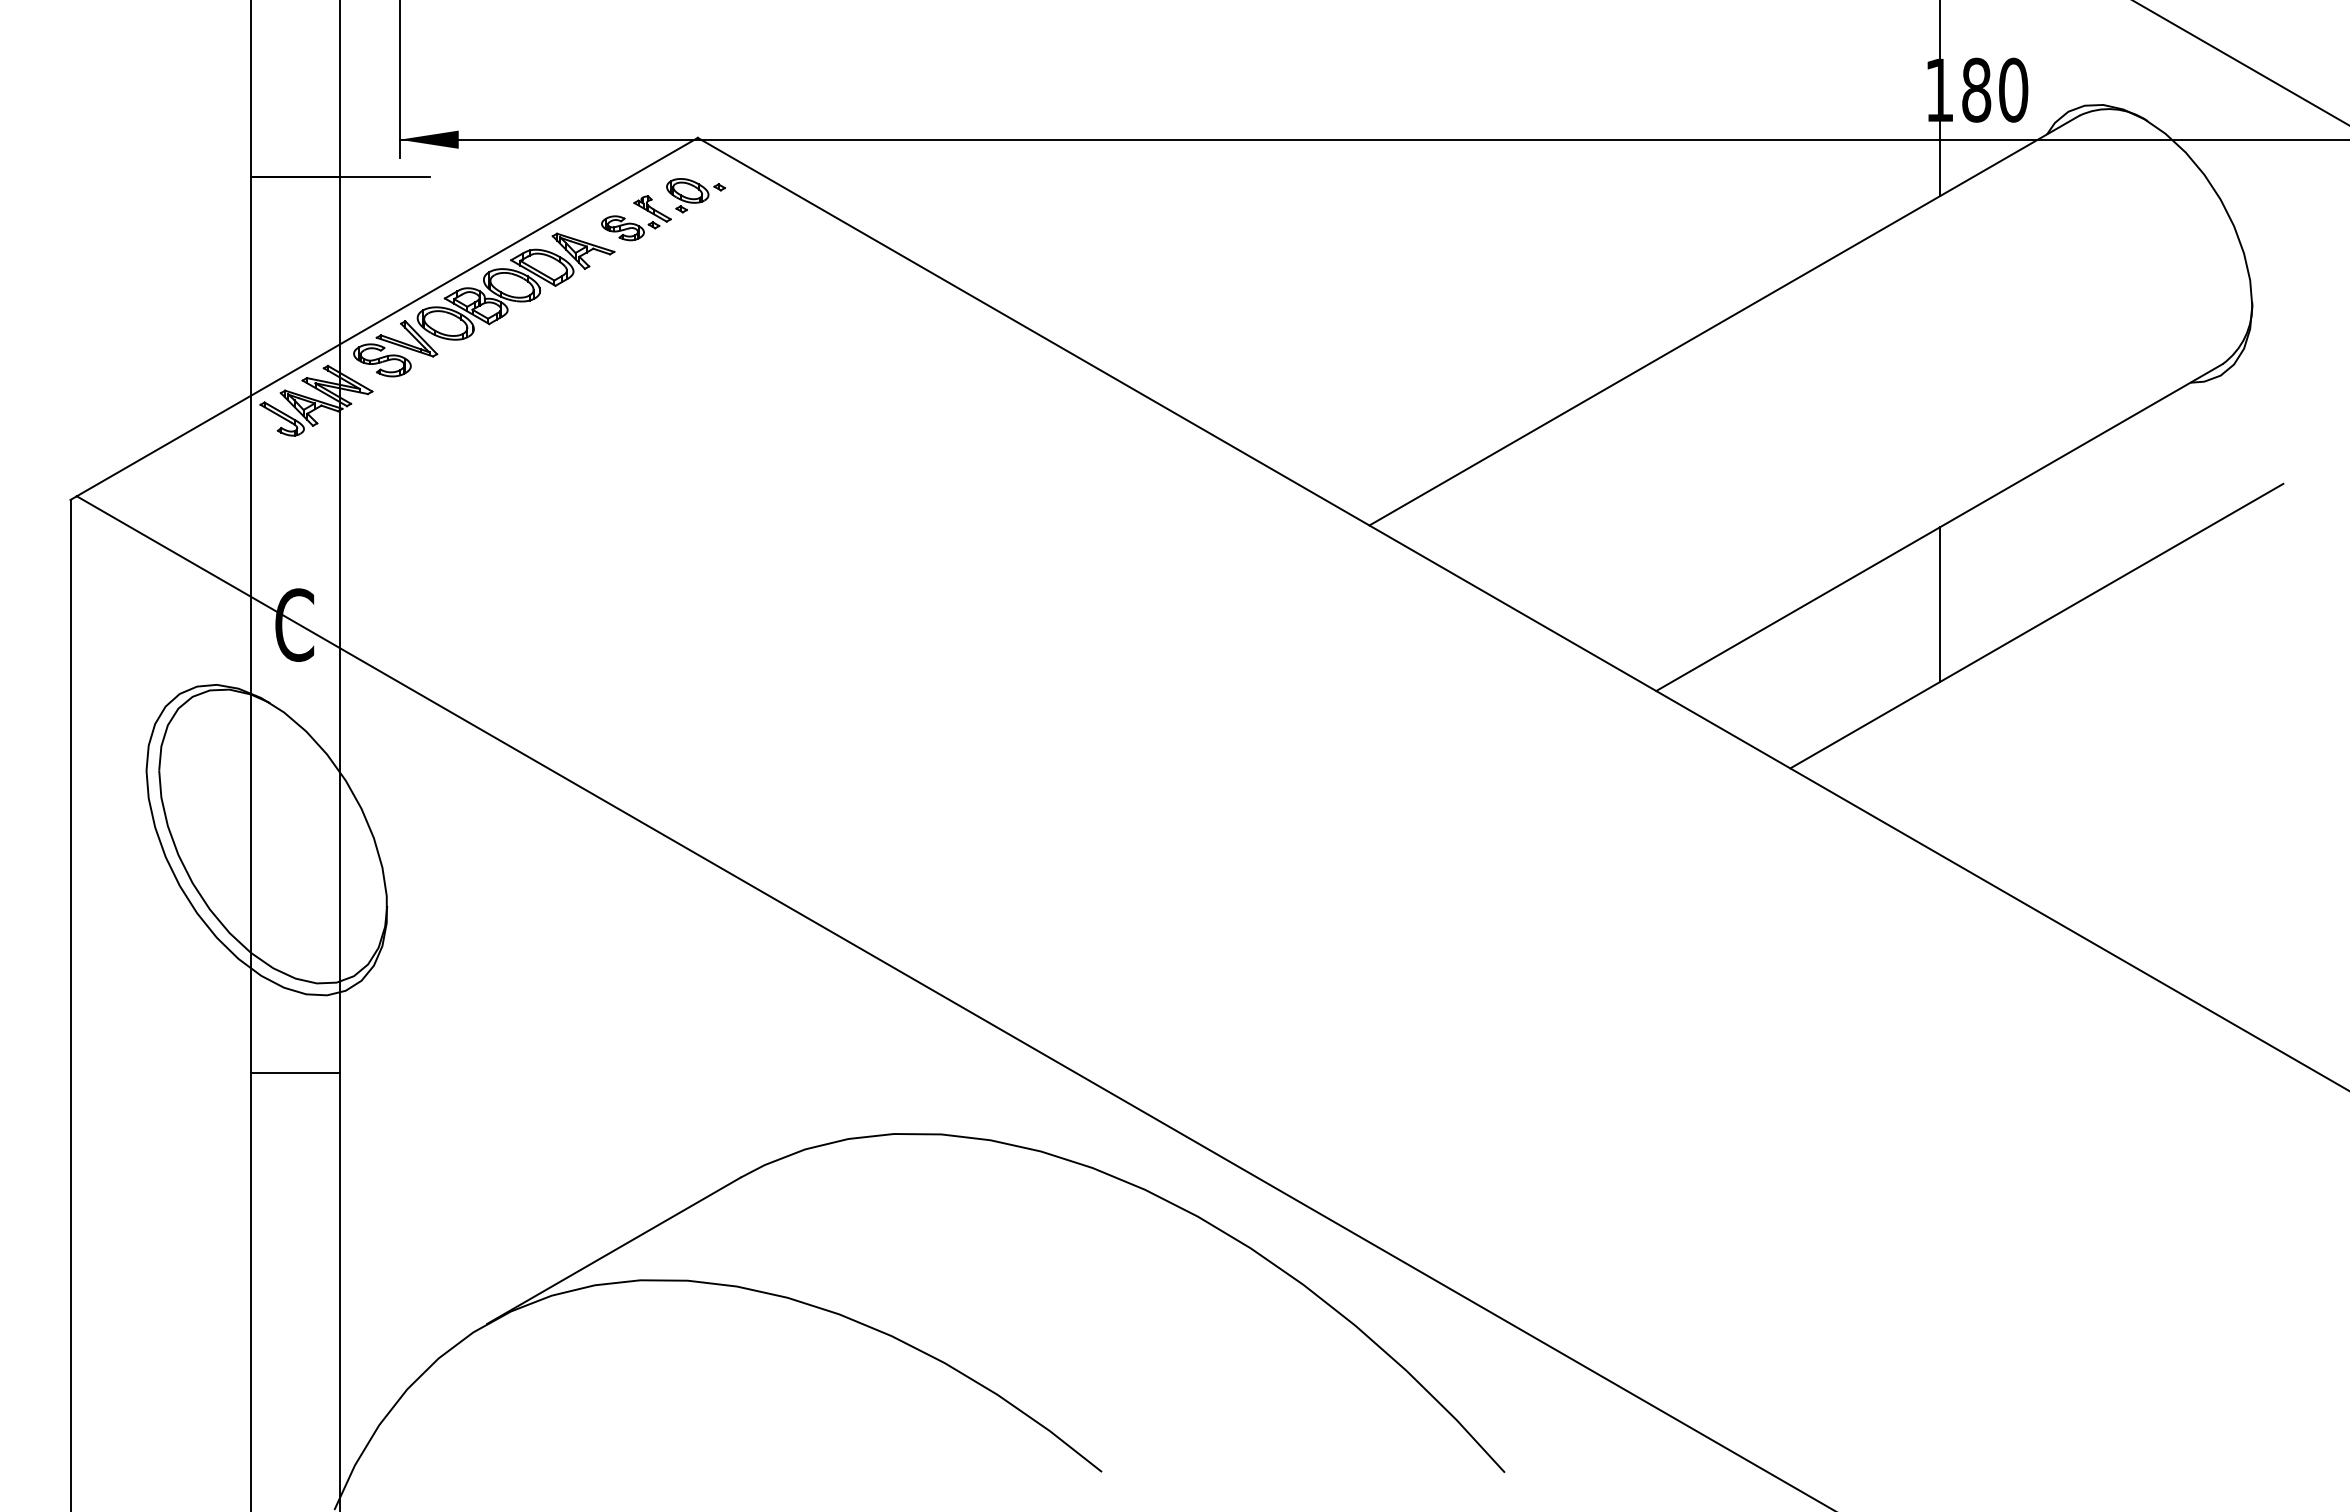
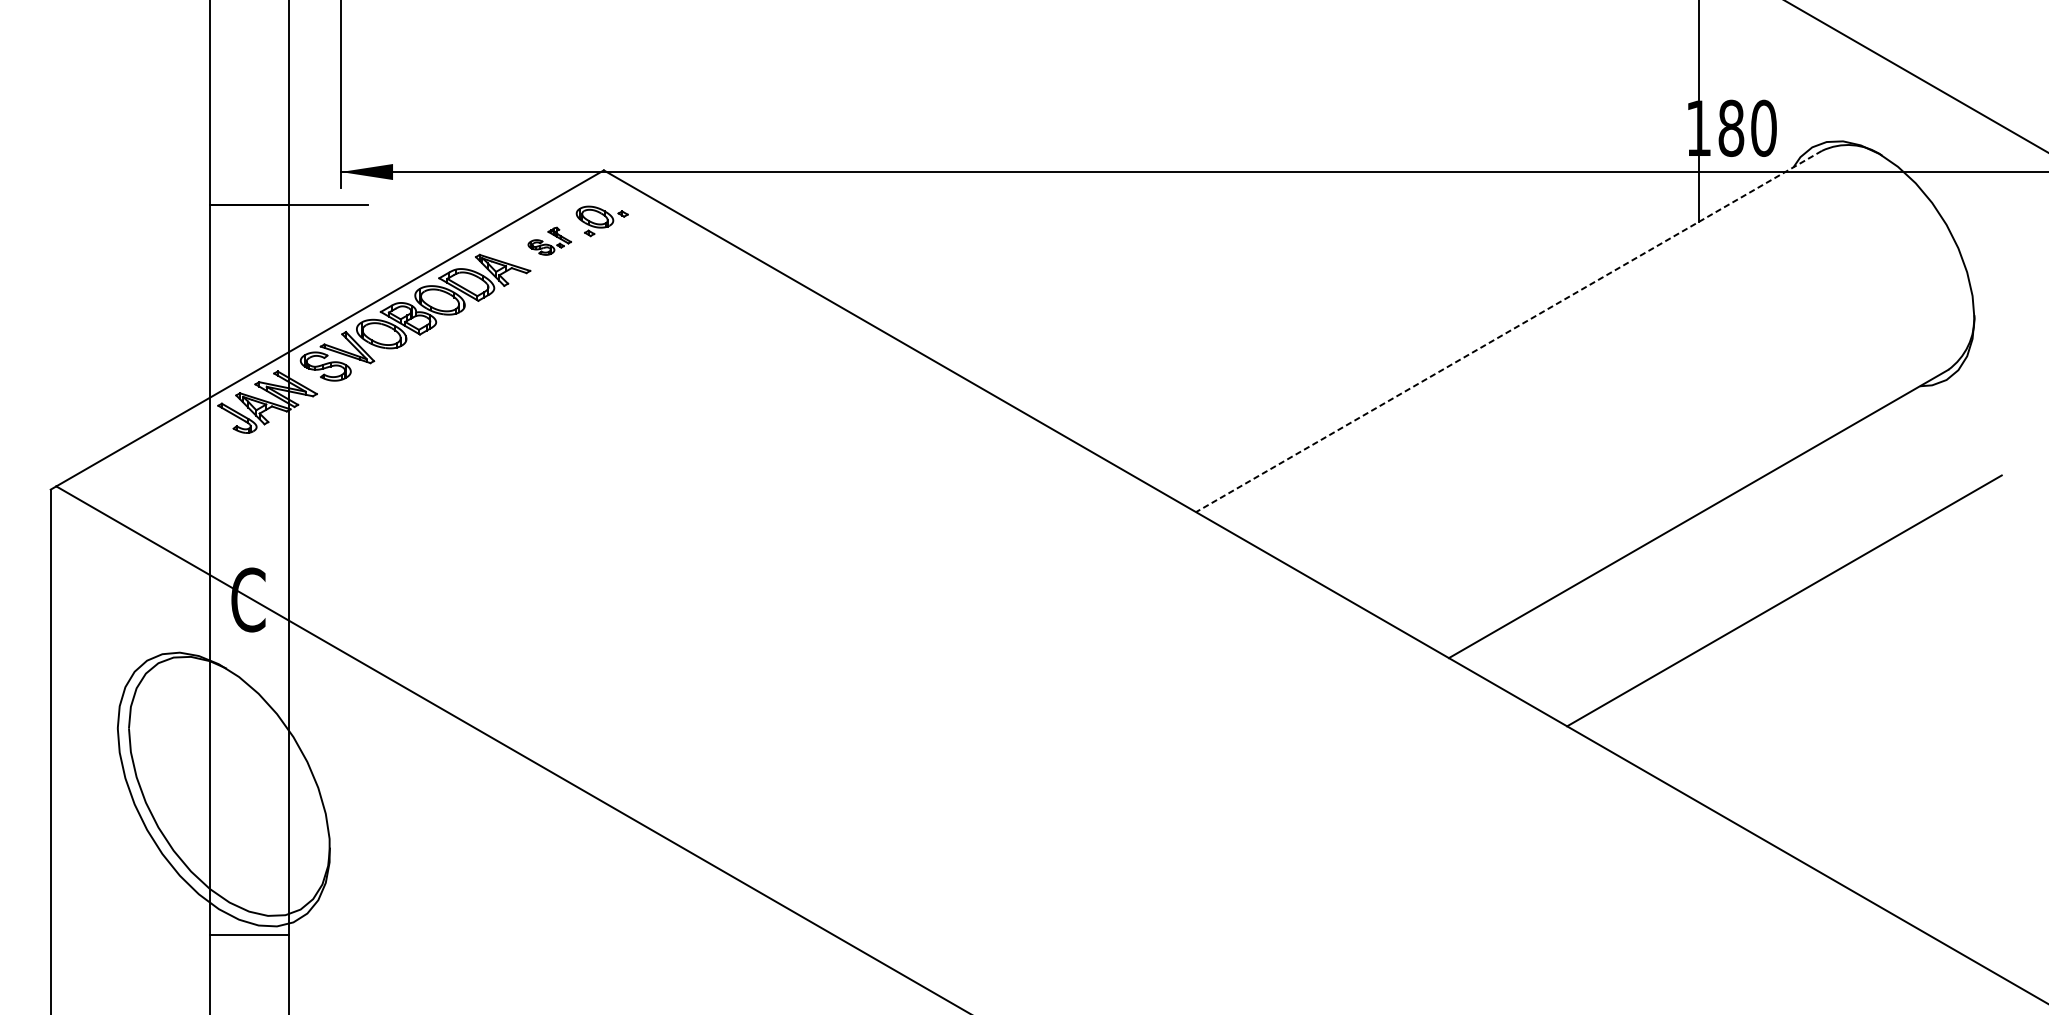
part: (636, 218) -> (549, 241), size x0.7
line: (1724, 320) -> (1509, 331), solid -> dashed
line: (1939, 604) -> (1698, 581), removed
line: (295, 1072) -> (249, 934), moved

